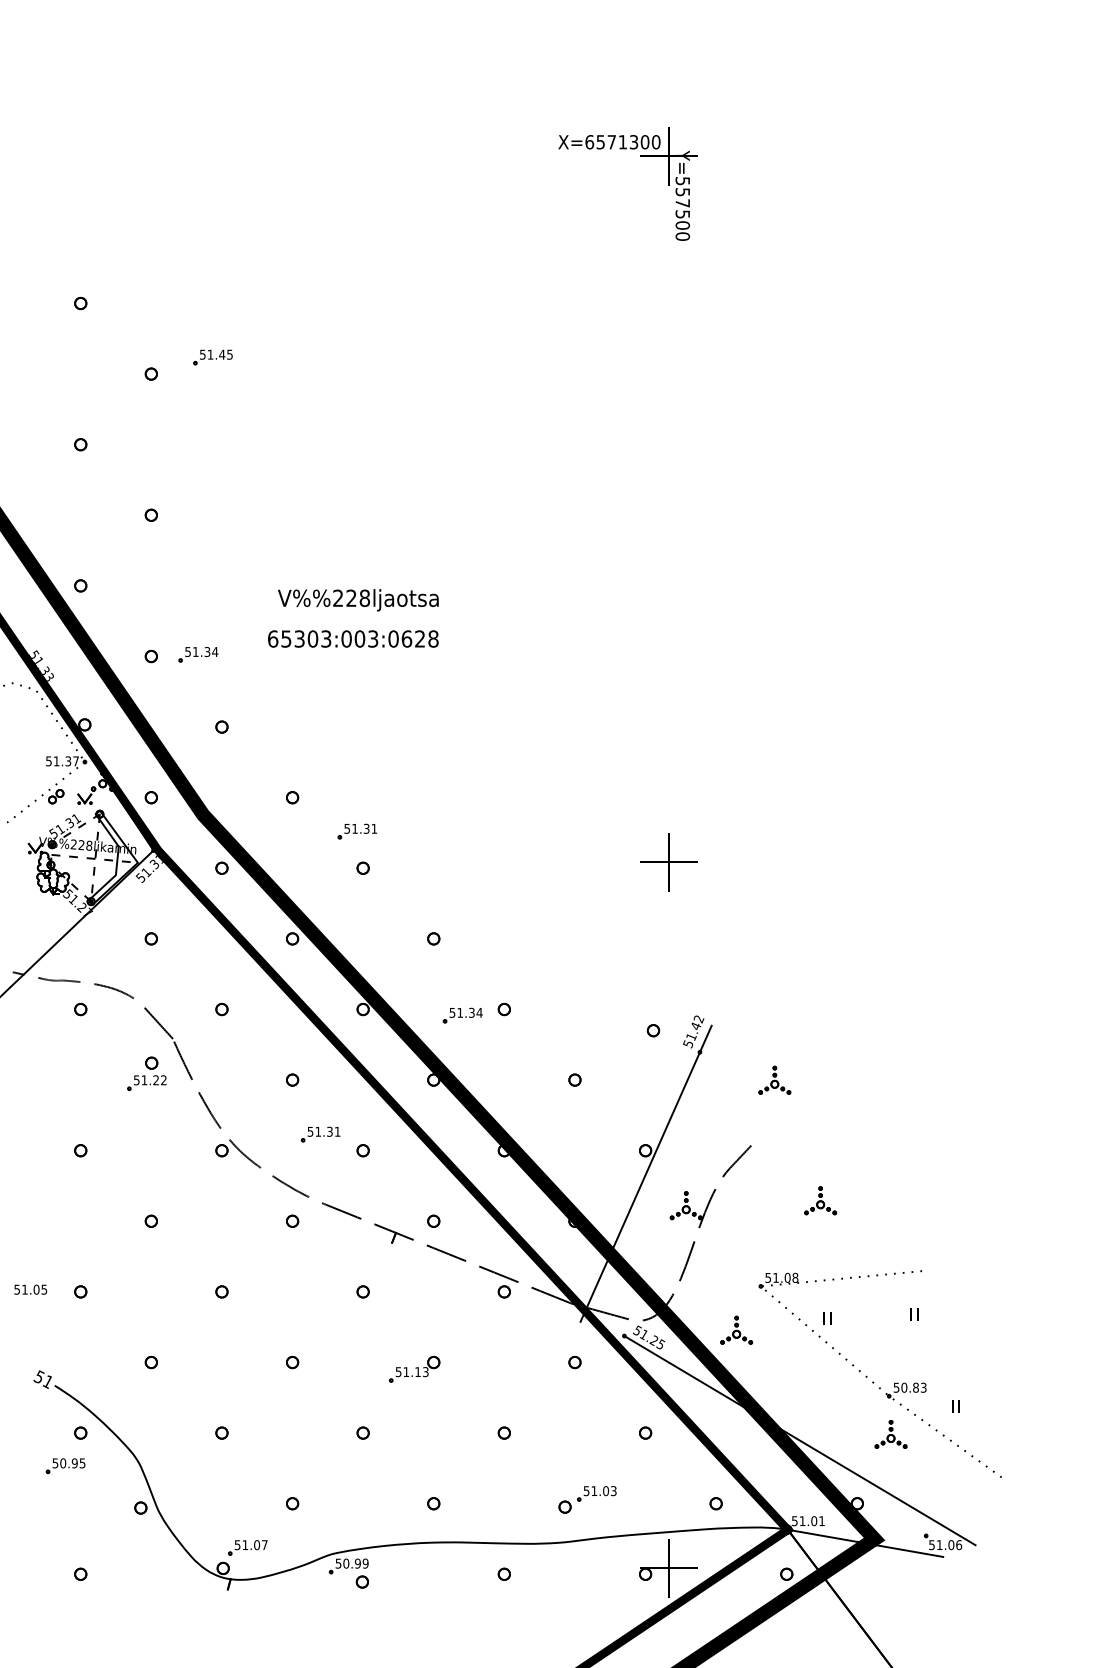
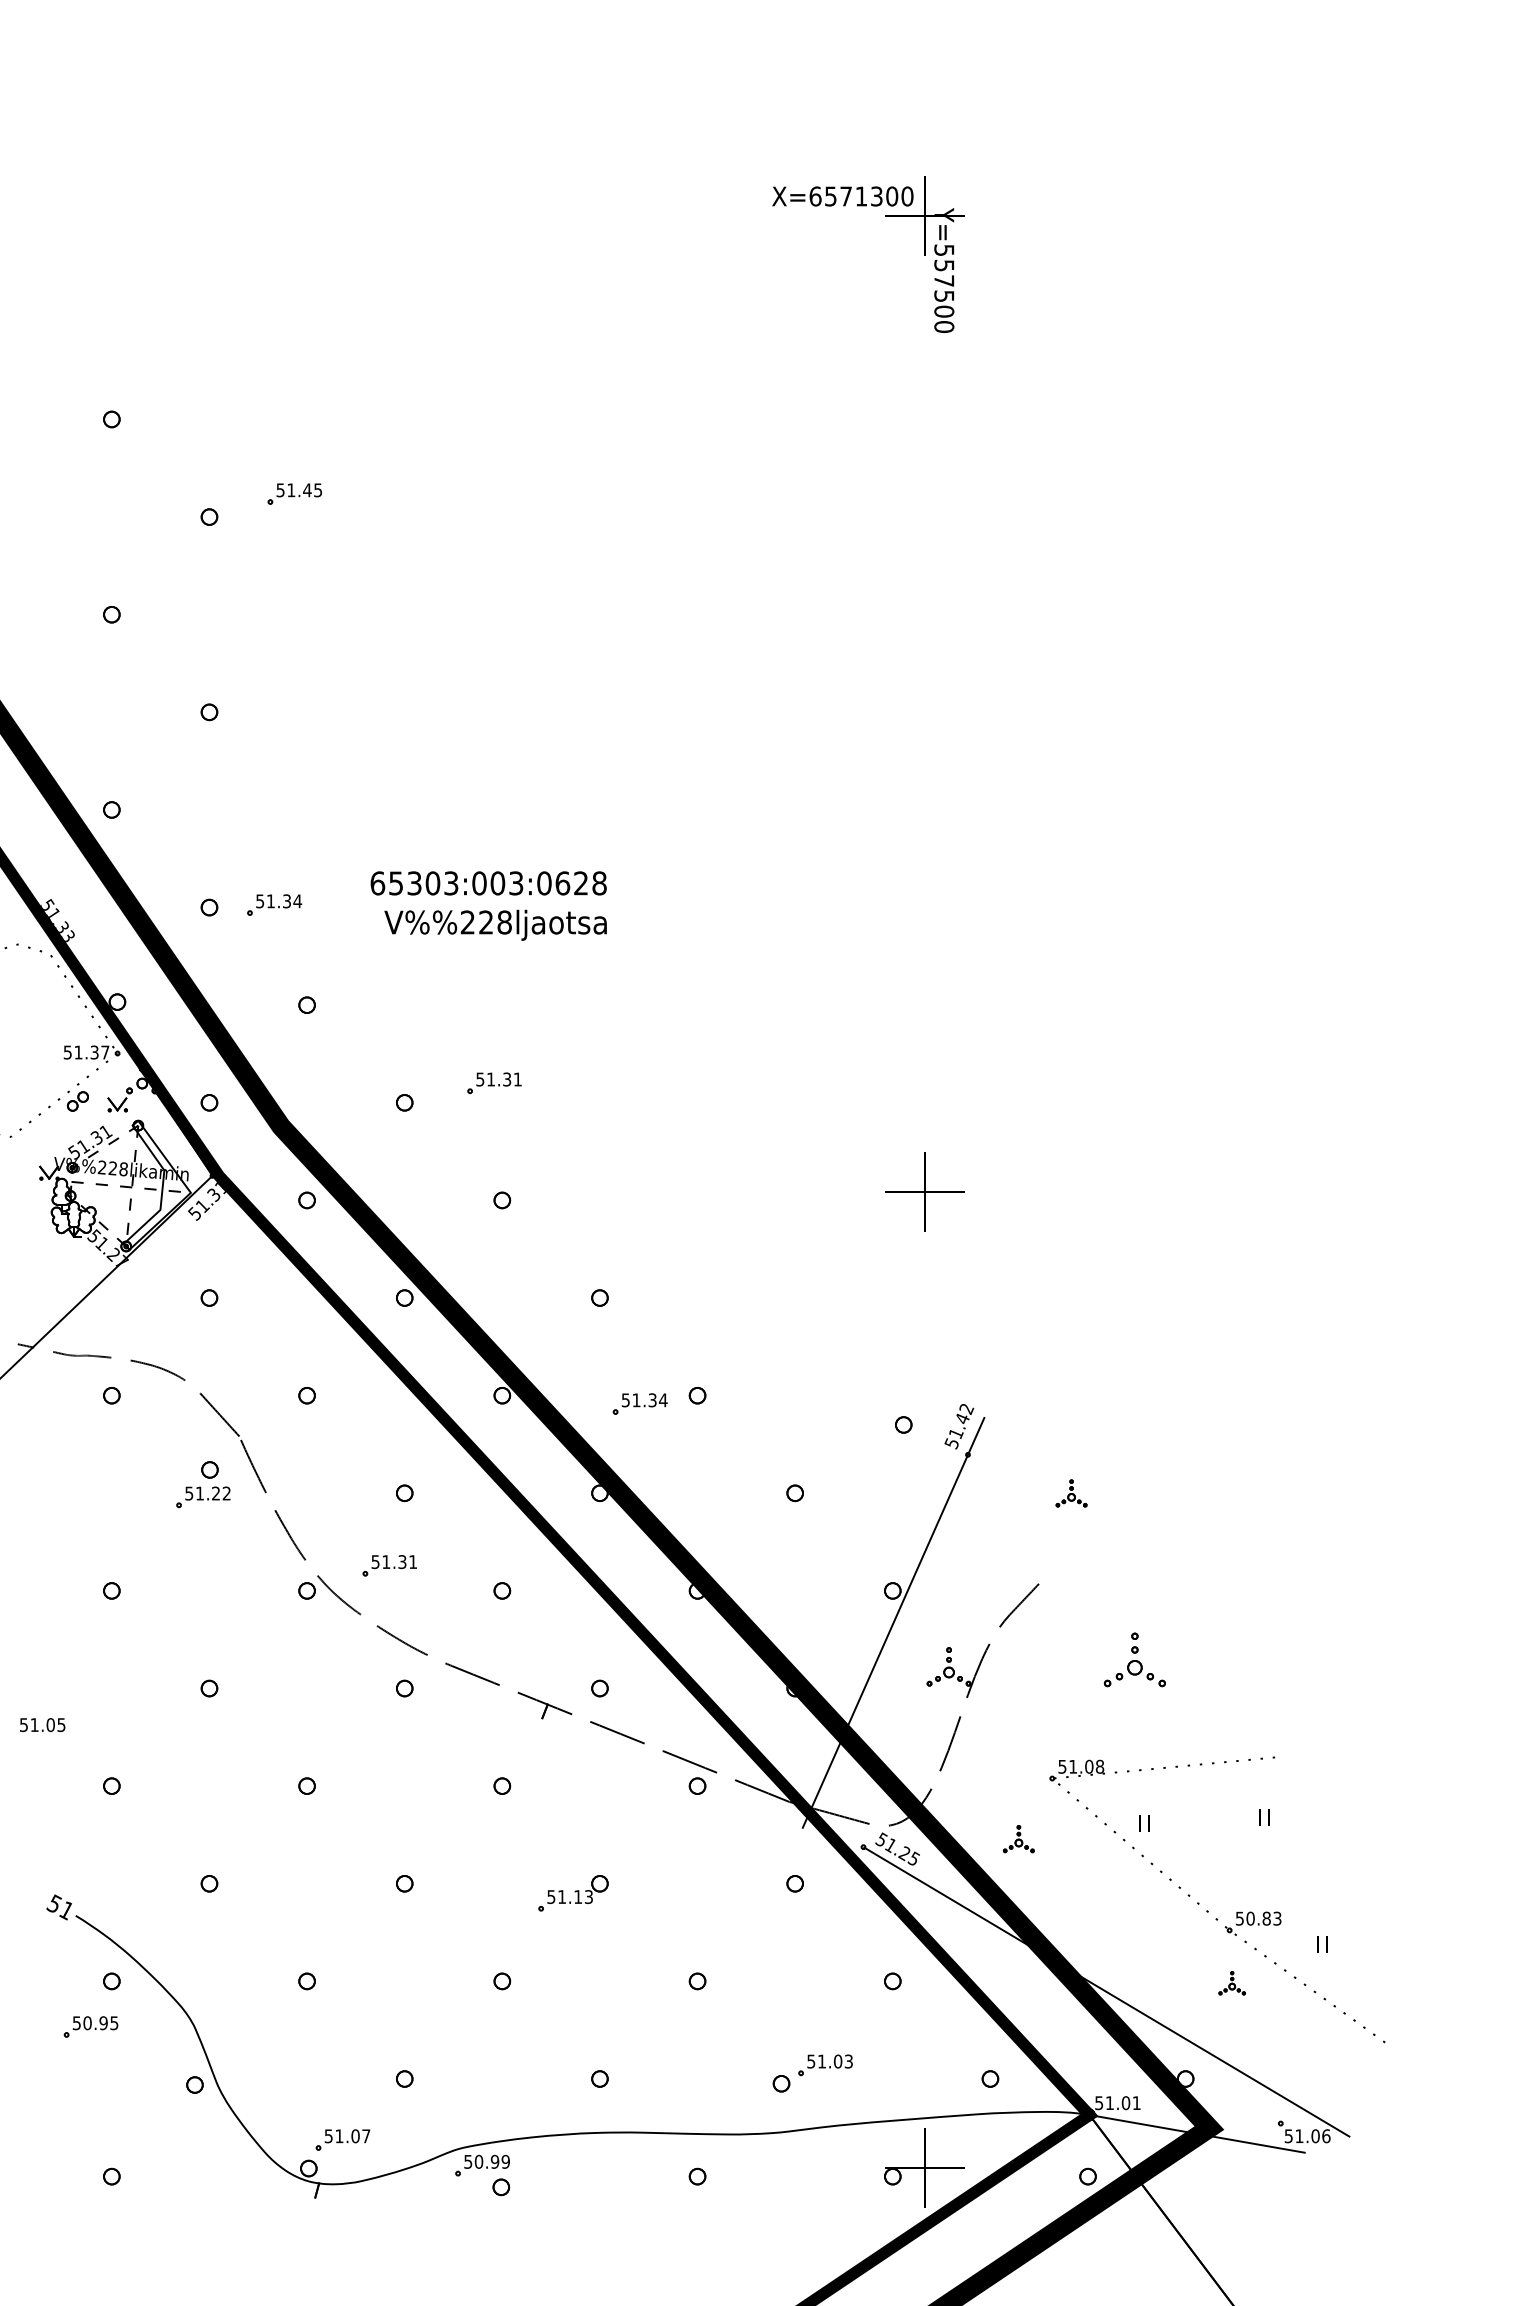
text: (358, 600) -> (495, 925), moved
part: (357, 831) -> (494, 1083), moved
part: (774, 1079) -> (1071, 1492), size x0.7
part: (320, 1134) -> (389, 1565), moved
part: (820, 1200) -> (1134, 1659), size x1.4
text: (30, 1289) -> (42, 1724), moved
part: (736, 1329) -> (1018, 1838), size x0.7
part: (890, 1434) -> (1231, 1983), size x0.6

